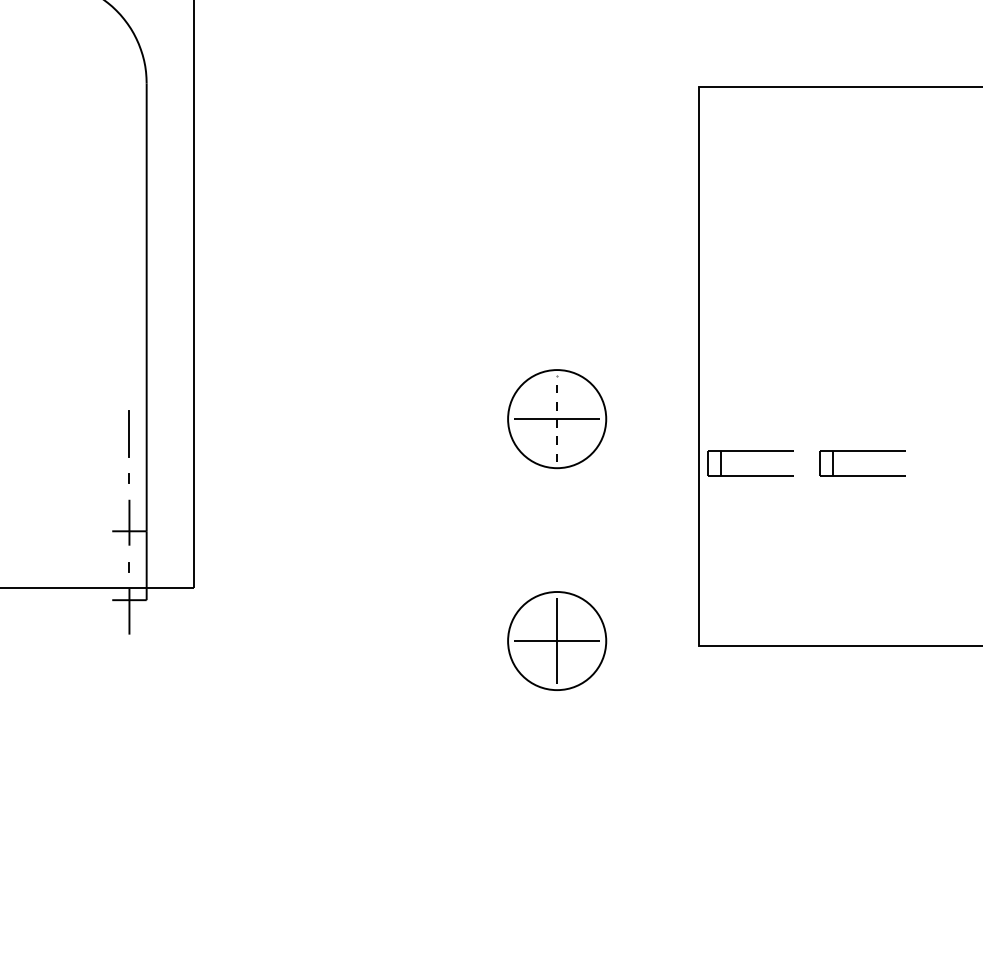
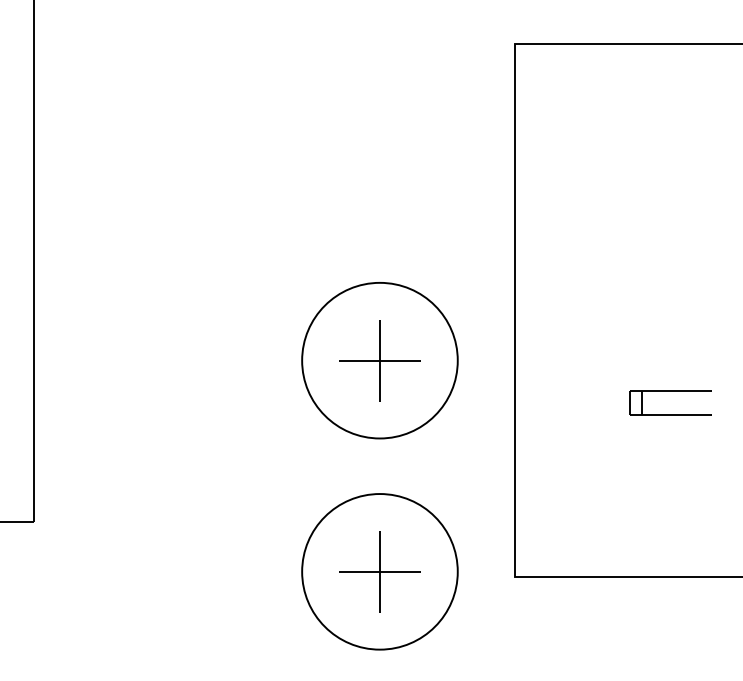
circle: (556, 418) -> (379, 360), size x1.67
line: (557, 418) -> (380, 360), dashed -> solid
part: (750, 451) -> (563, 391), removed
circle: (556, 640) -> (379, 571), size x1.67

